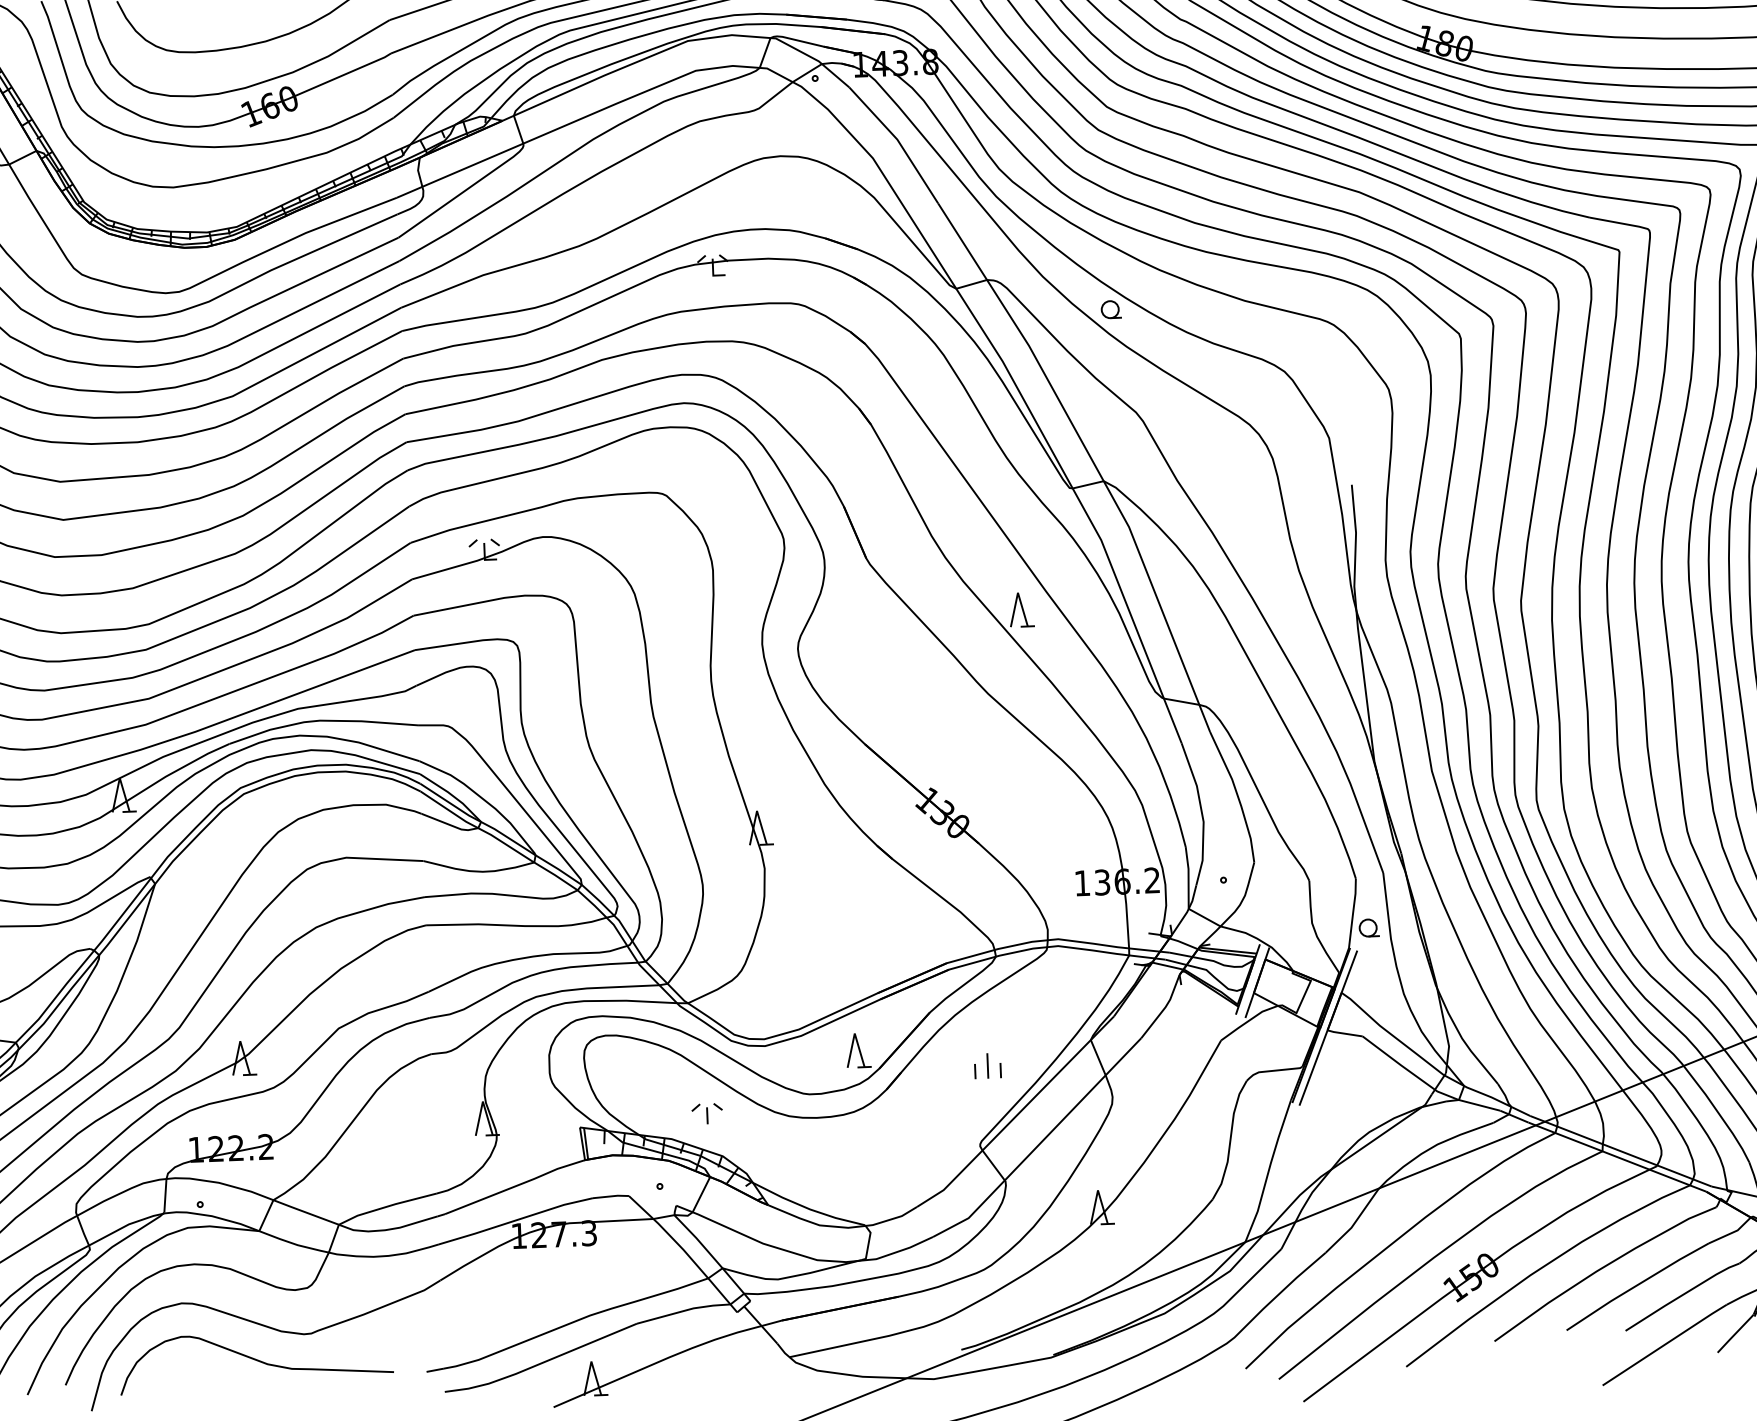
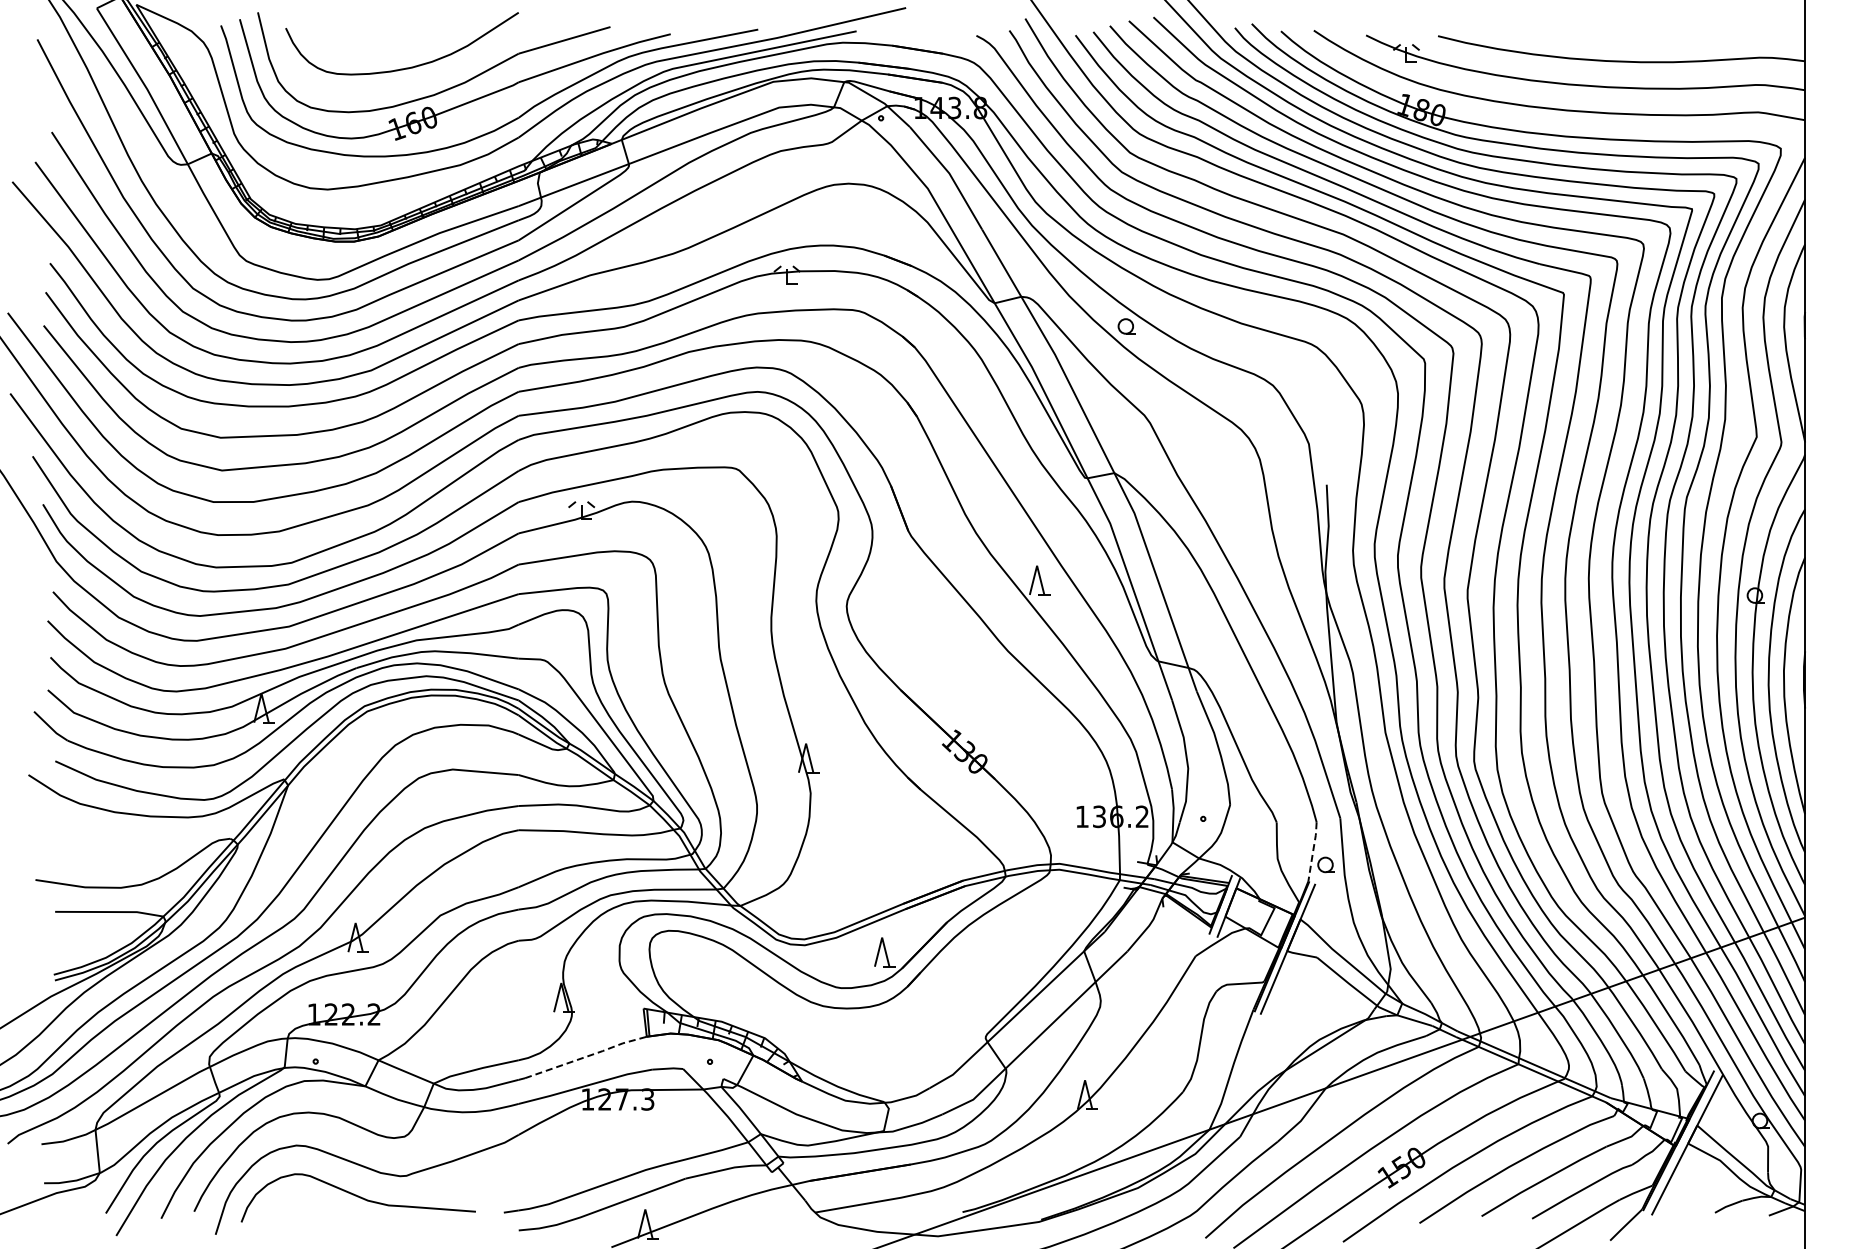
line: (1353, 912) -> (1313, 851), solid -> dashed
part: (987, 1065) -> (994, 969), removed
part: (706, 1112) -> (752, 1000), removed
line: (515, 1185) -> (586, 1056), solid -> dashed

